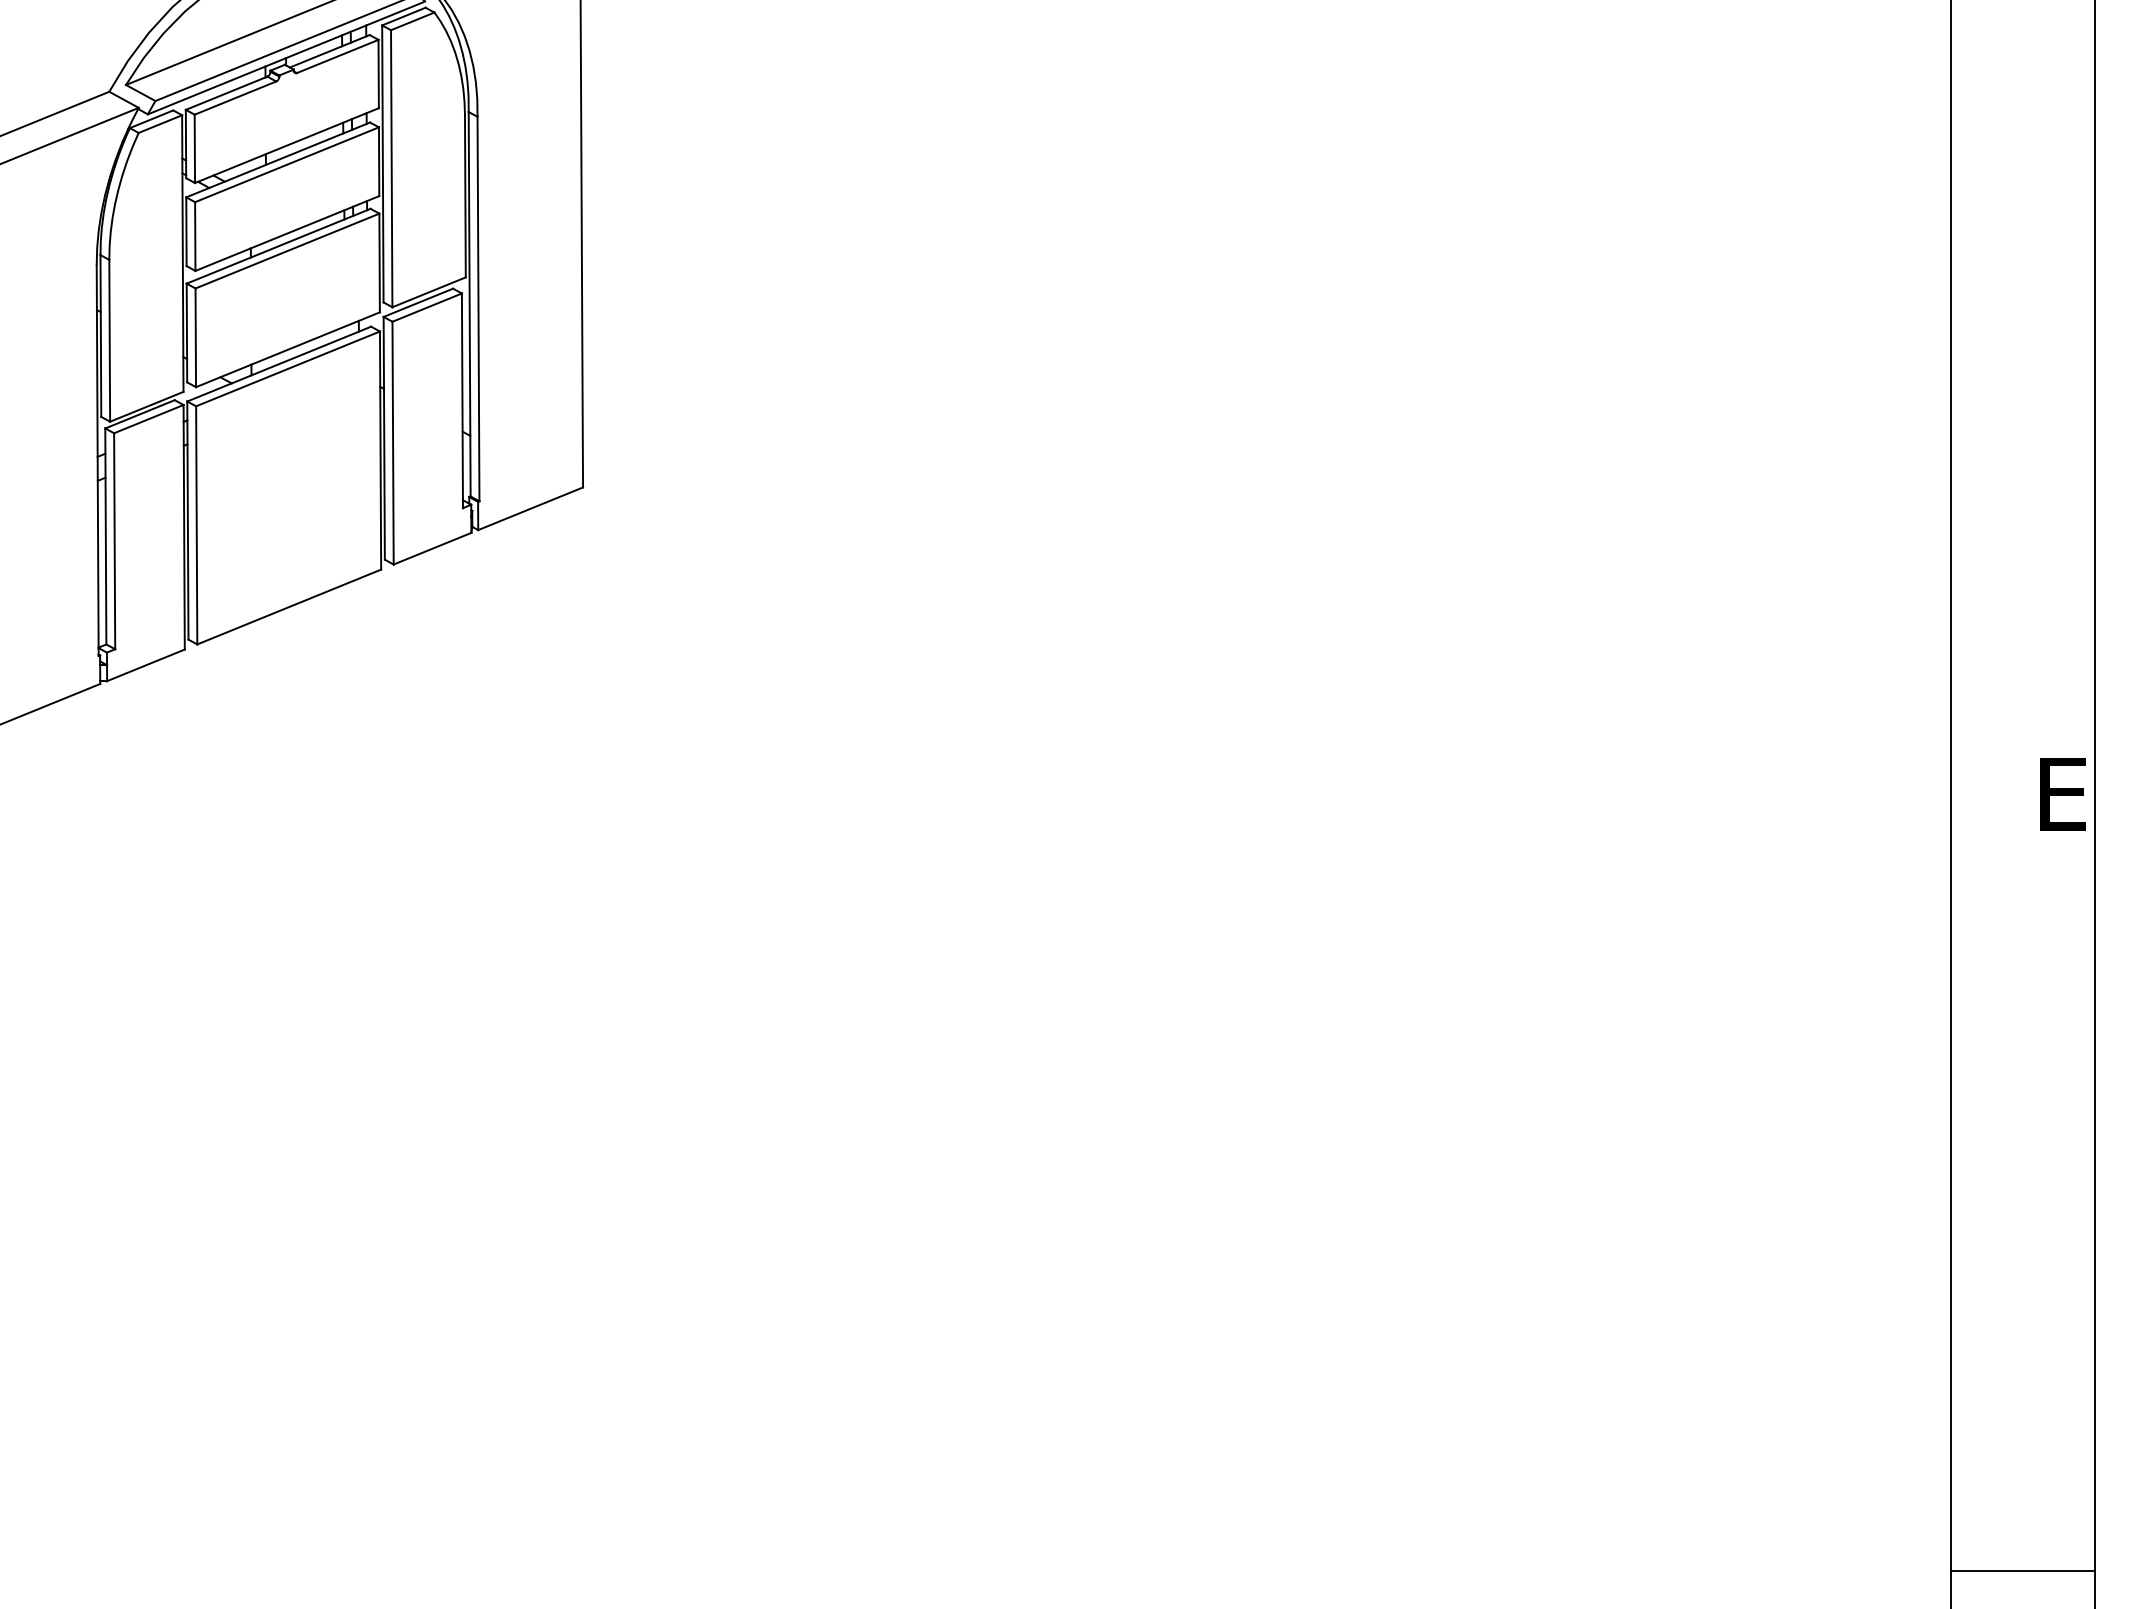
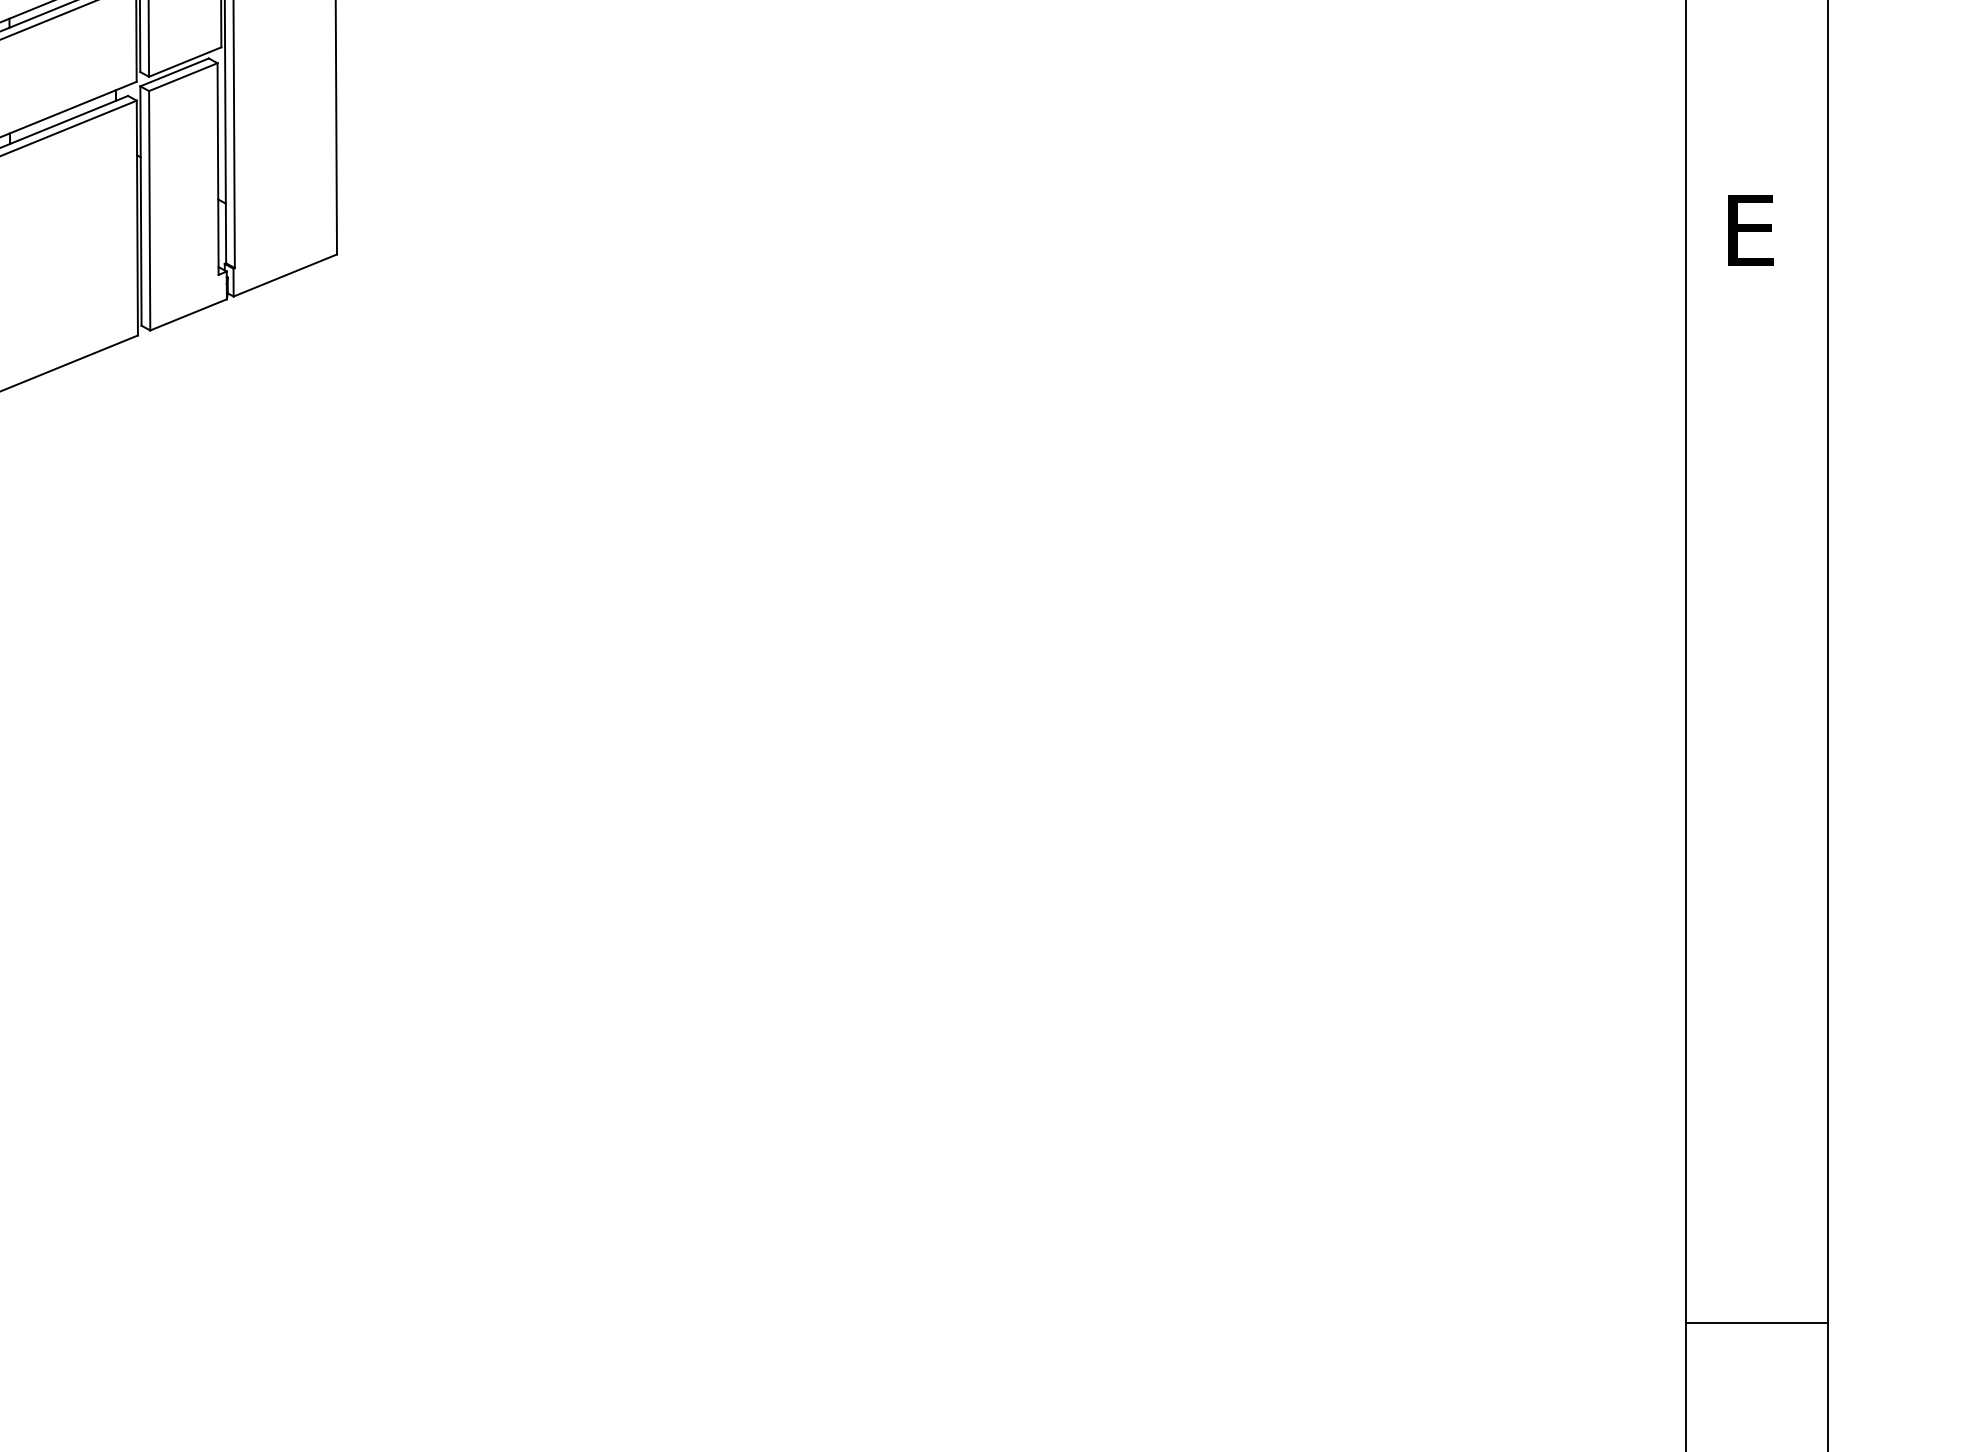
text: (2062, 794) -> (1750, 230), moved

